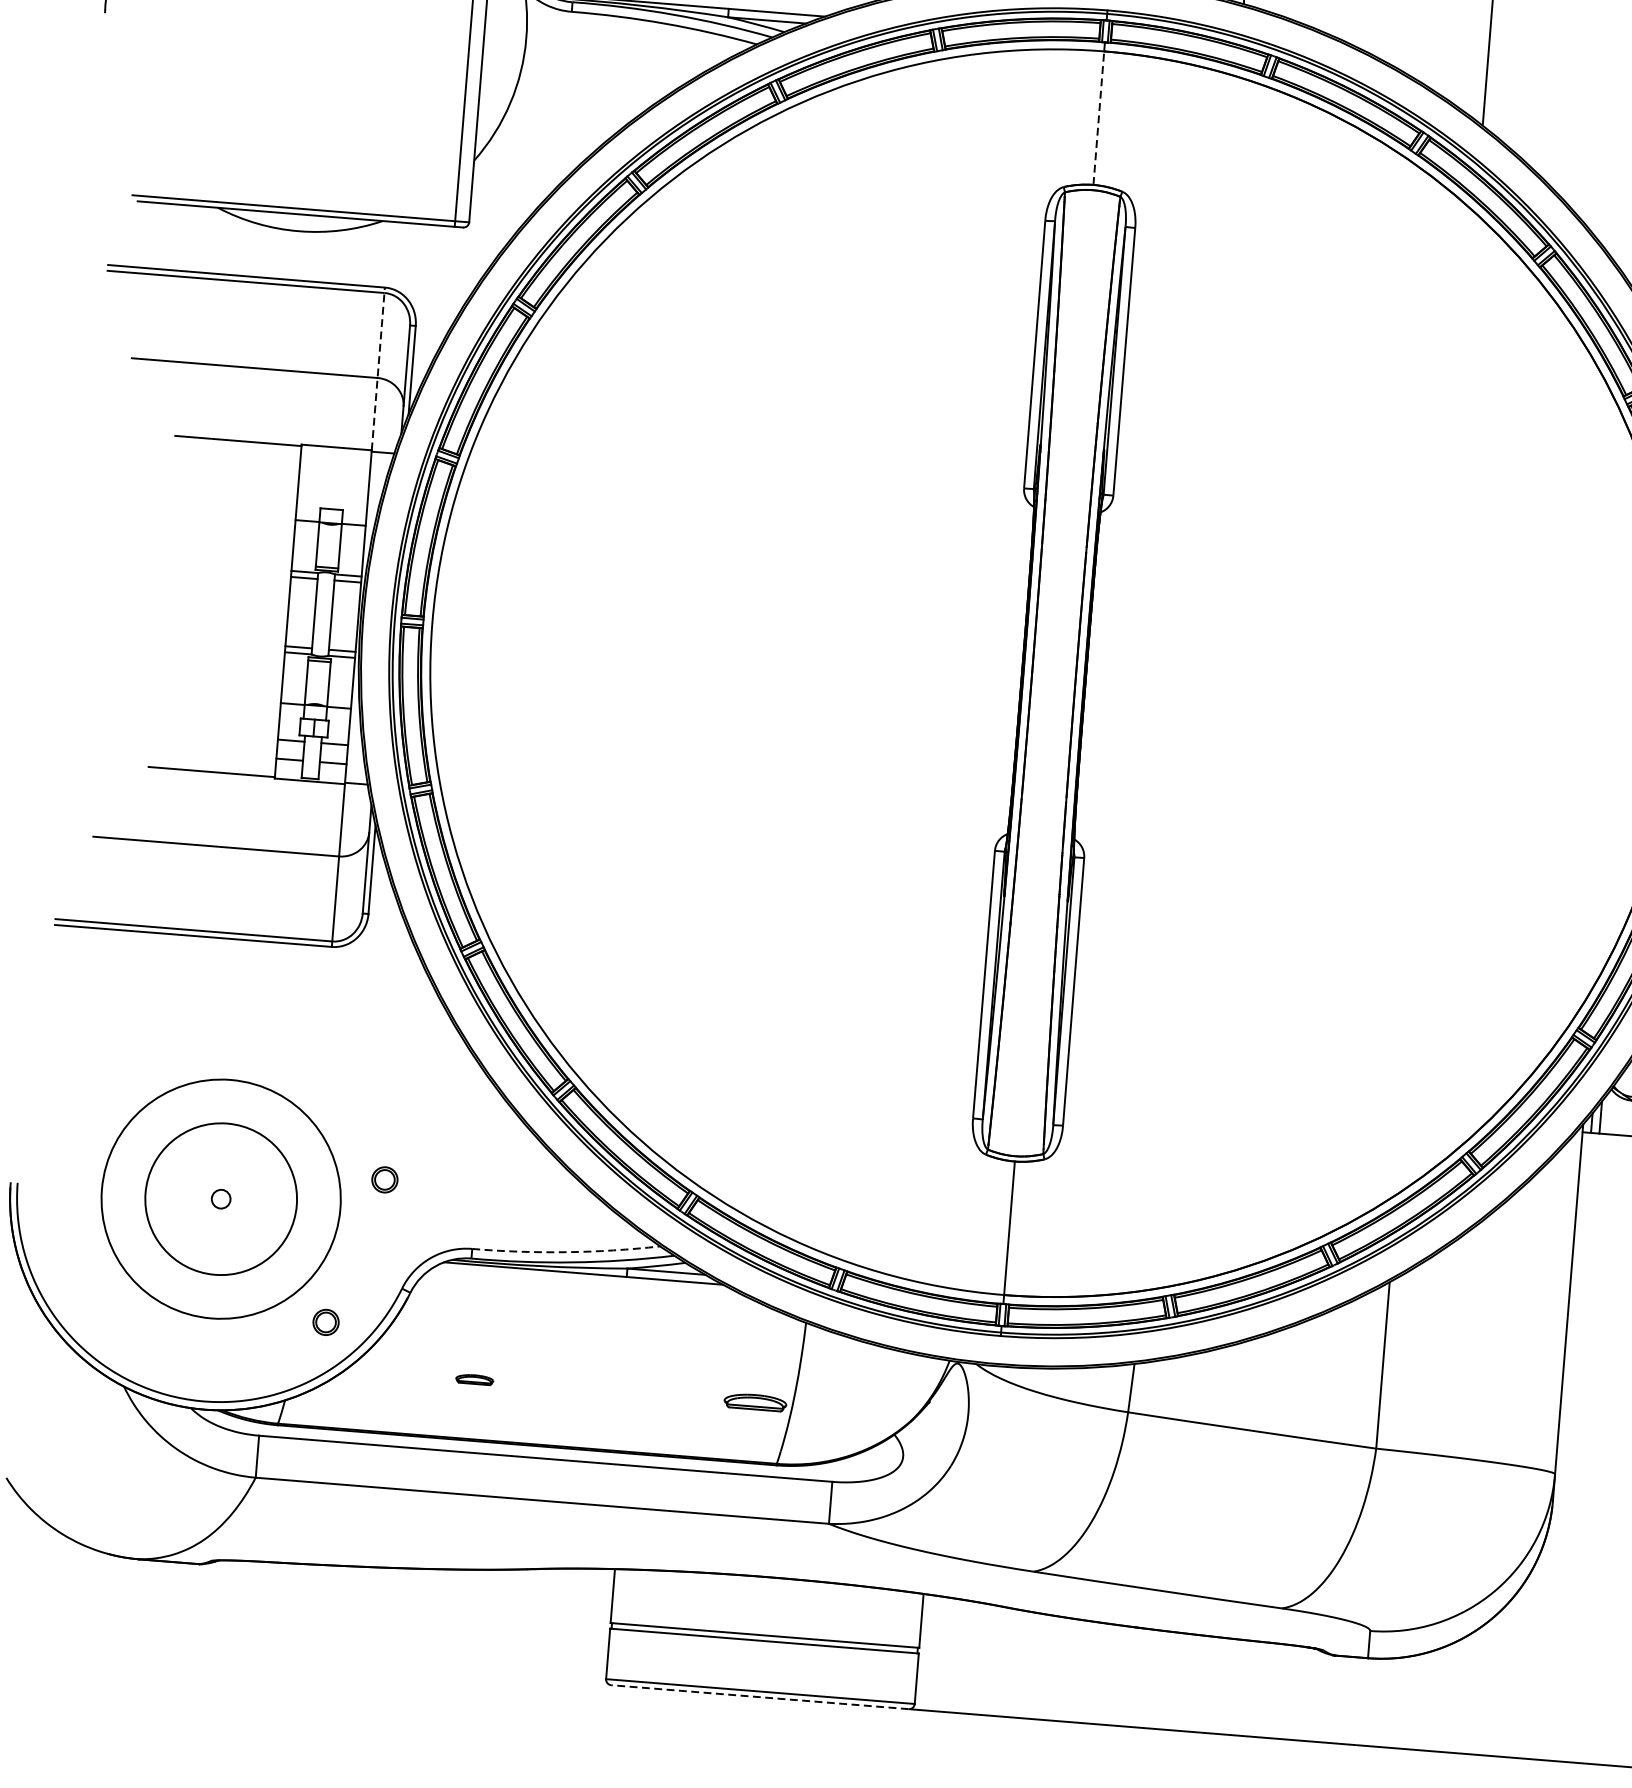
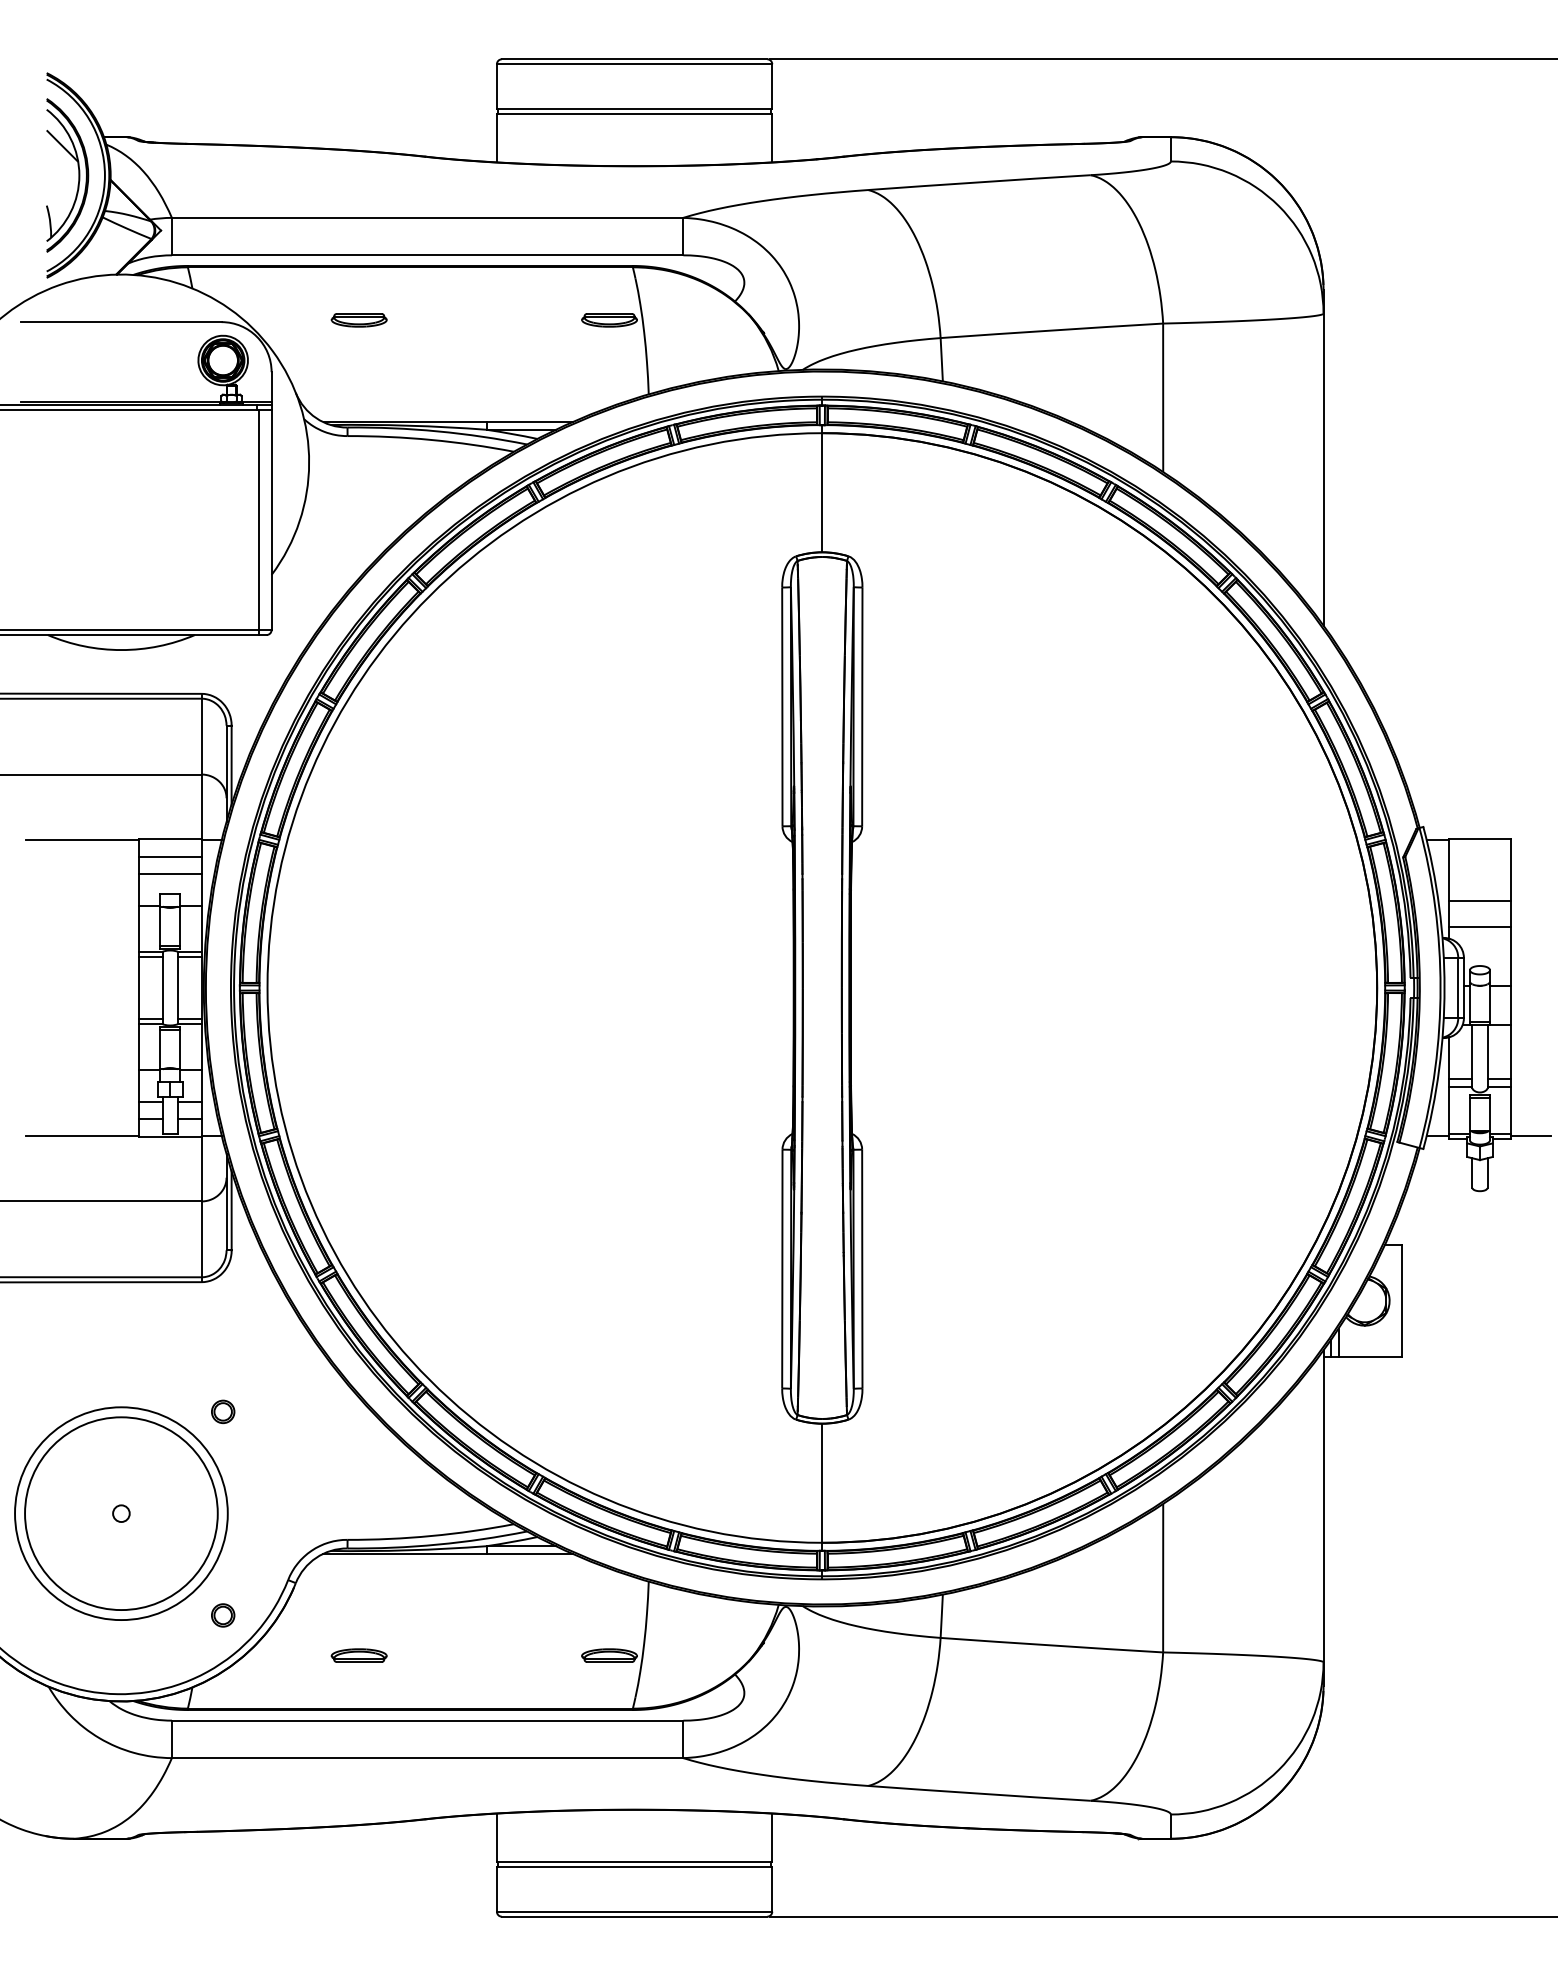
line: (1099, 117) -> (822, 492), dashed -> solid
line: (378, 368) -> (201, 766), dashed -> solid
line: (334, 466) -> (169, 856), added
line: (332, 486) -> (169, 873), added
part: (385, 1179) -> (223, 1411), moved
circle: (221, 1199) -> (121, 1513), size x1.43
arc: (566, 1252) -> (431, 1536), dashed -> solid
part: (474, 1379) -> (358, 1655), size x1.67
line: (759, 1696) -> (634, 1916), dashed -> solid

